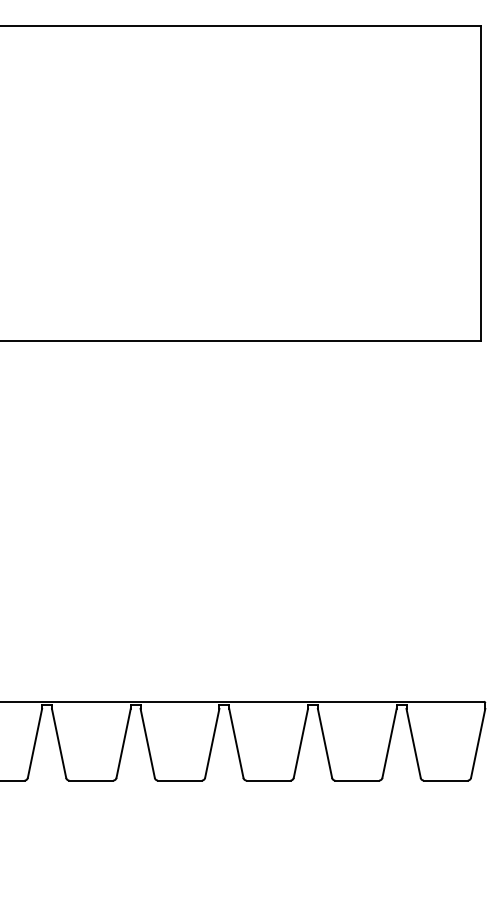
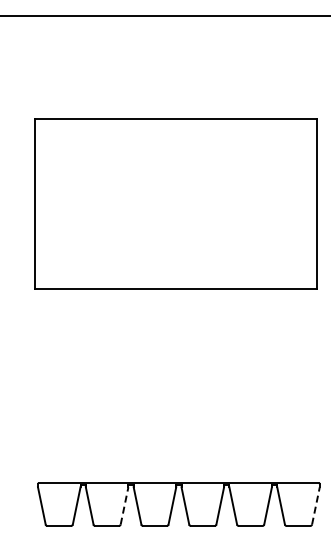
line: (123, 742) -> (124, 505), solid -> dashed
line: (479, 742) -> (316, 505), solid -> dashed

